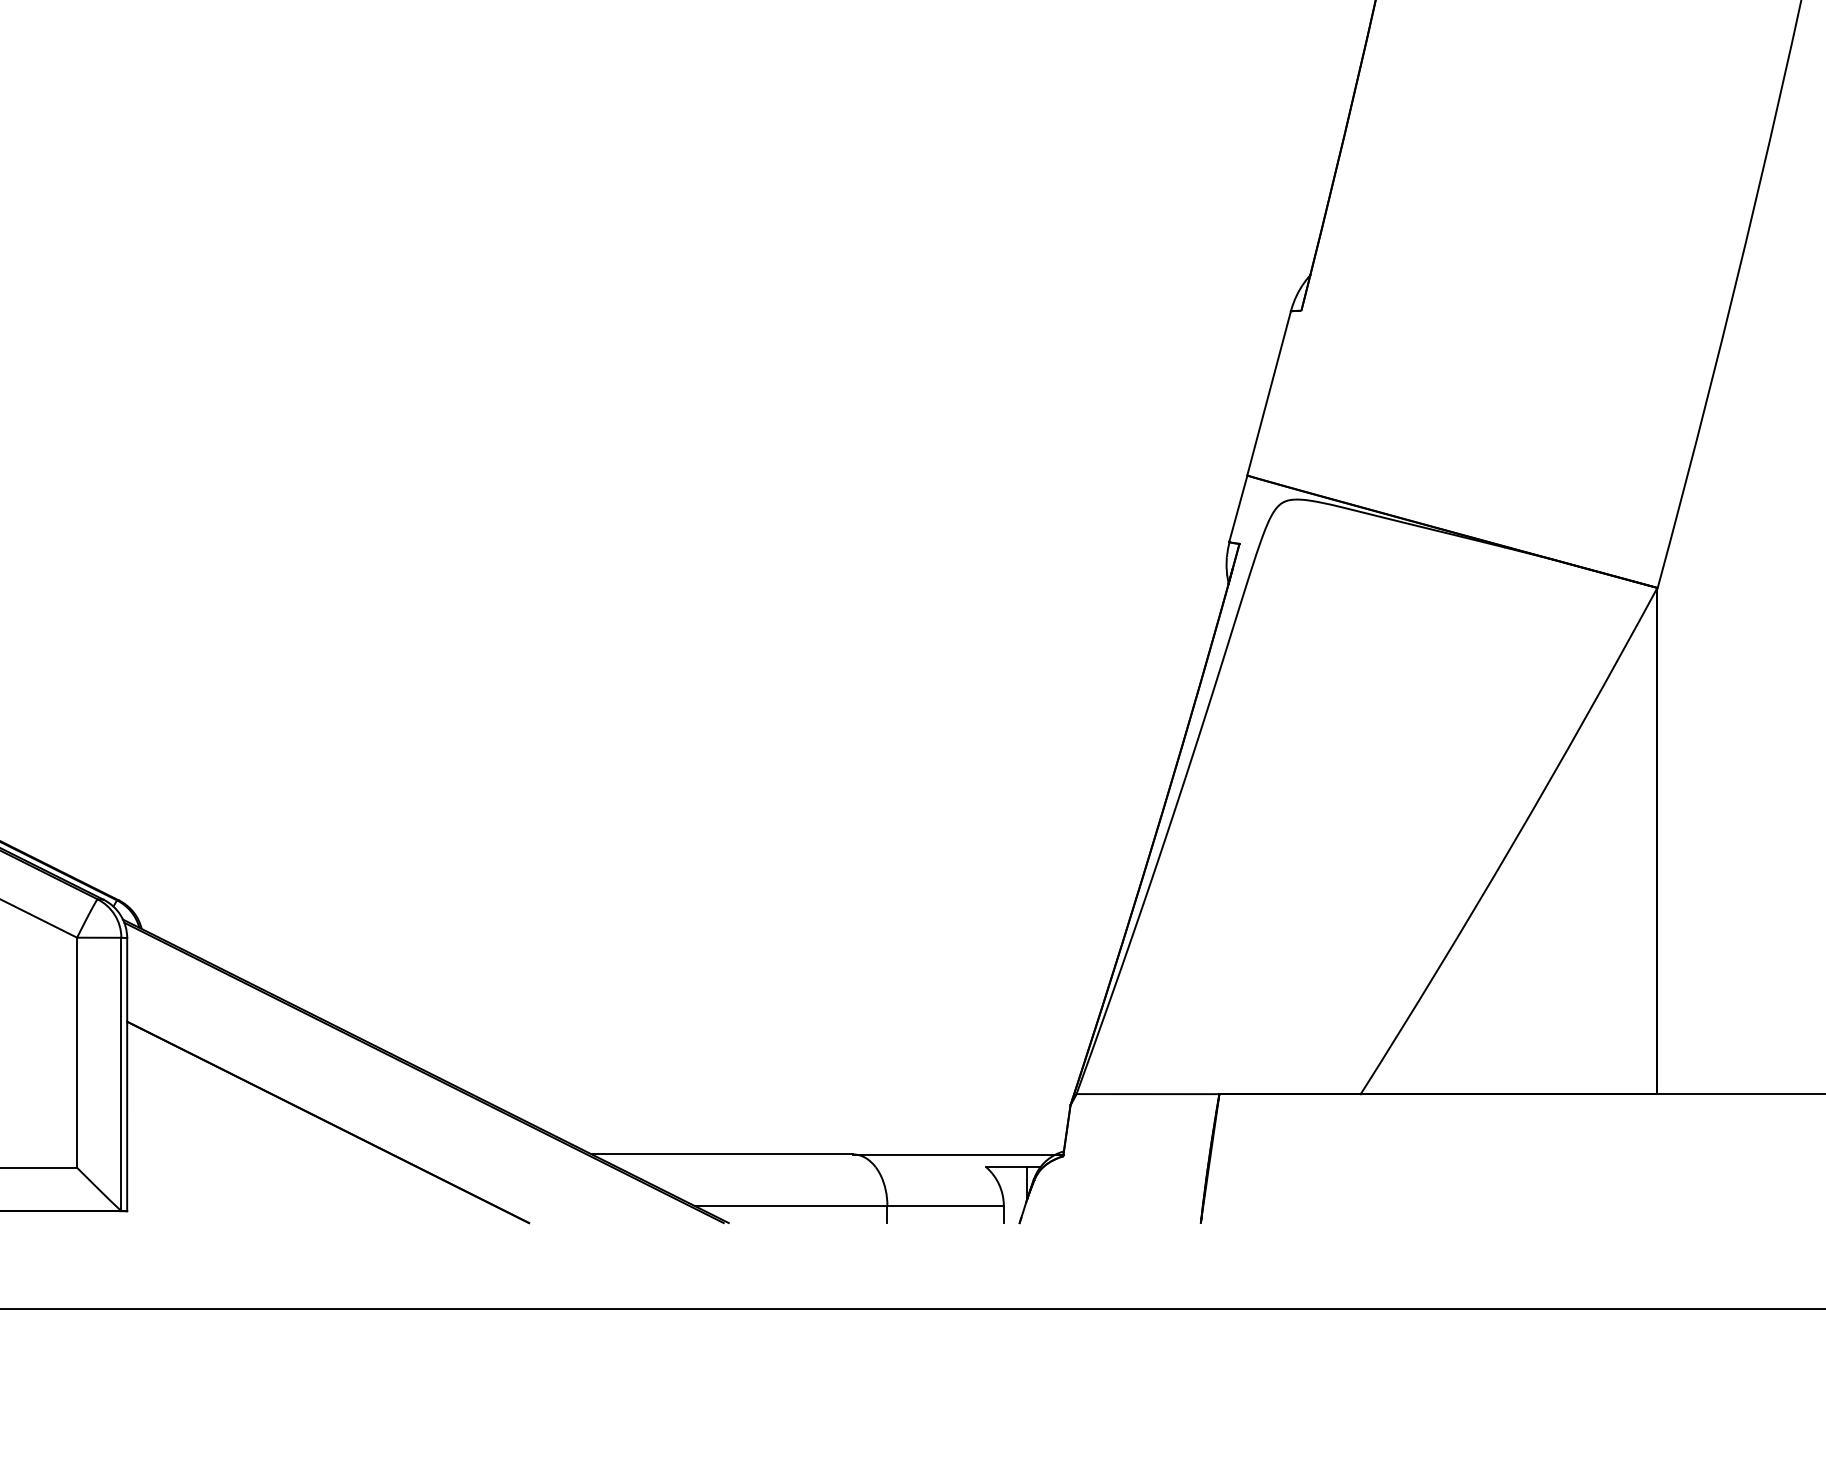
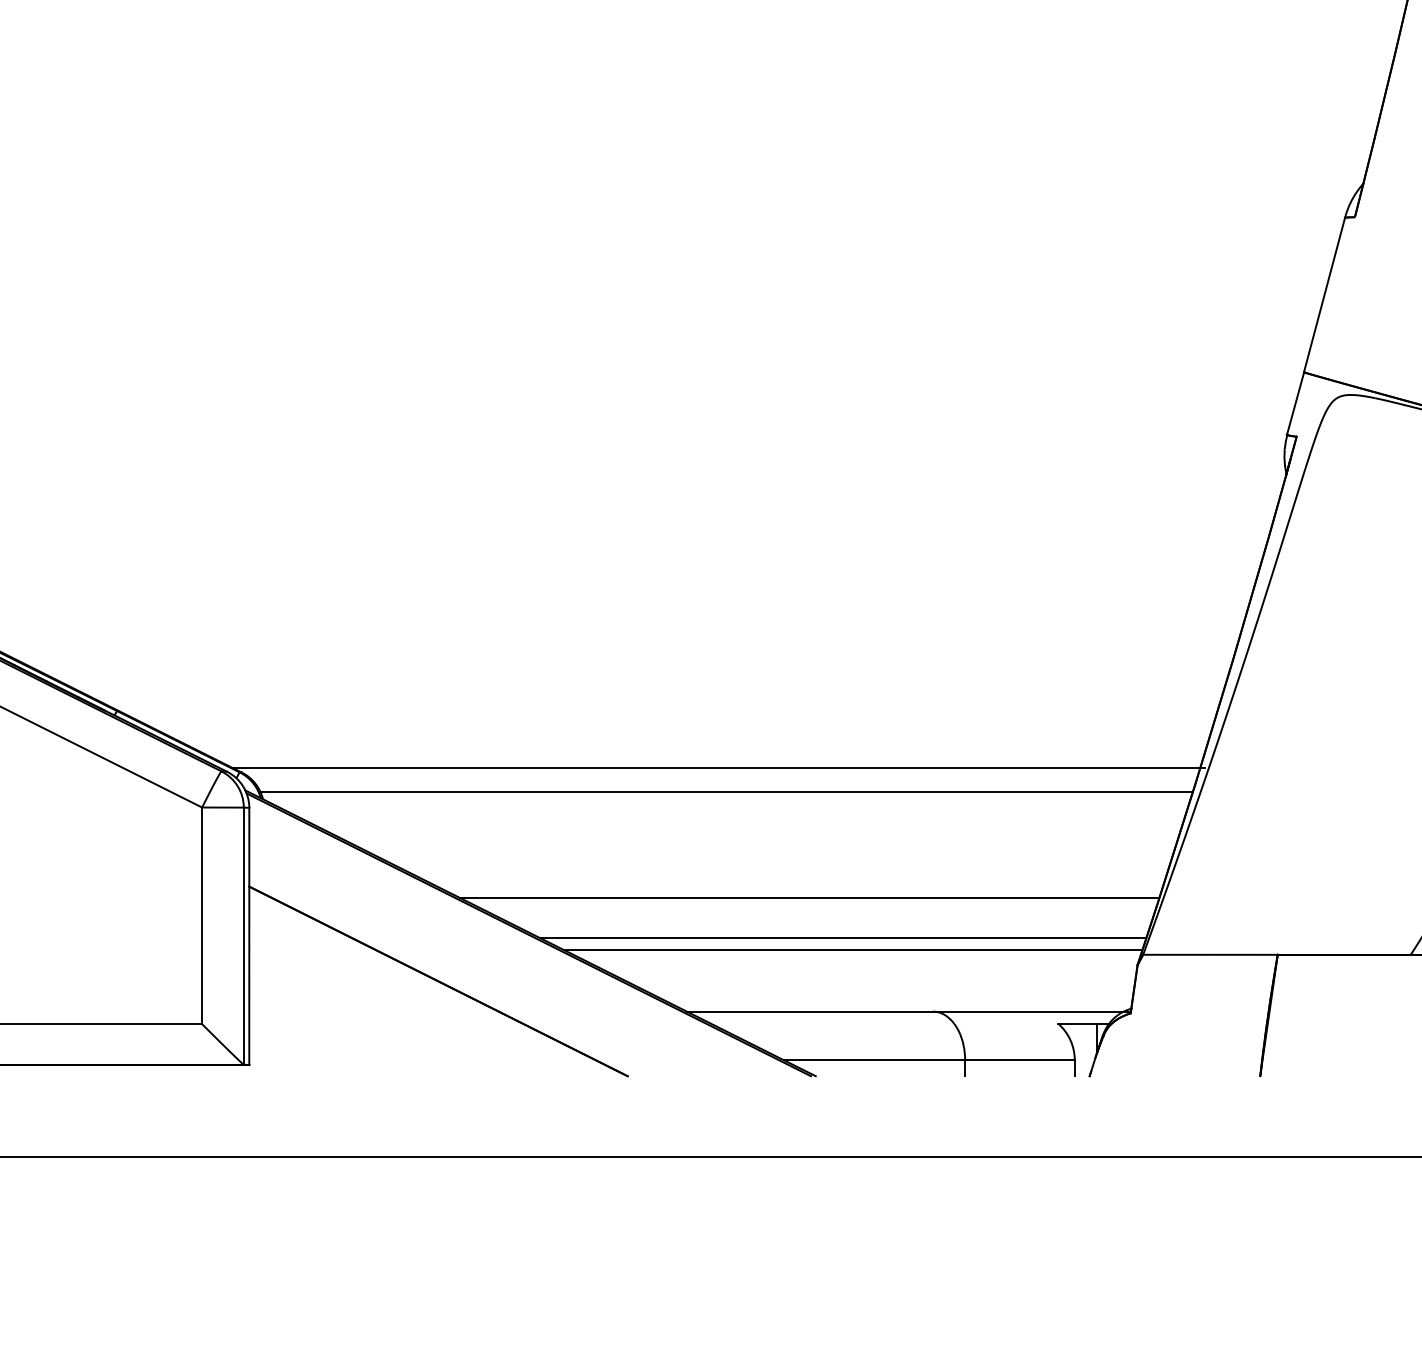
line: (625, 895) -> (718, 767), added
line: (634, 921) -> (726, 792), added
line: (721, 1033) -> (808, 897), added
line: (757, 1076) -> (842, 938), added
line: (768, 1089) -> (853, 950), added

